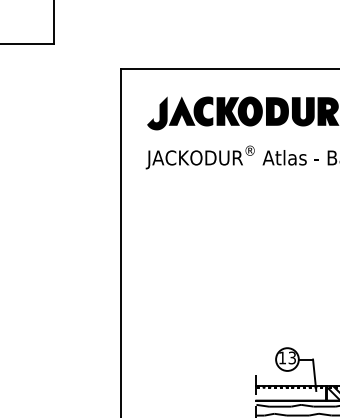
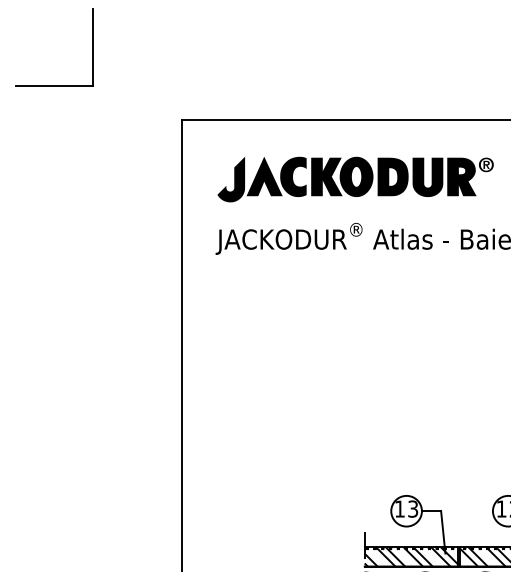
hatch: (291, 393) -> (411, 556), added

